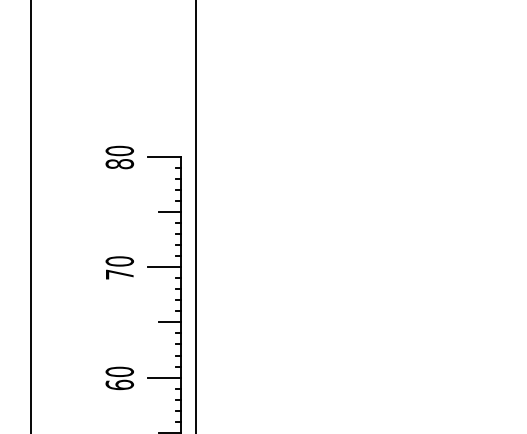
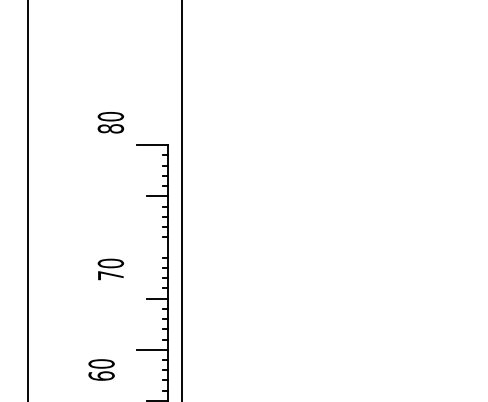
text: (119, 157) -> (110, 122), moved
text: (119, 267) -> (110, 269), moved
line: (164, 267) -> (152, 247), removed
text: (119, 378) -> (101, 370), moved

